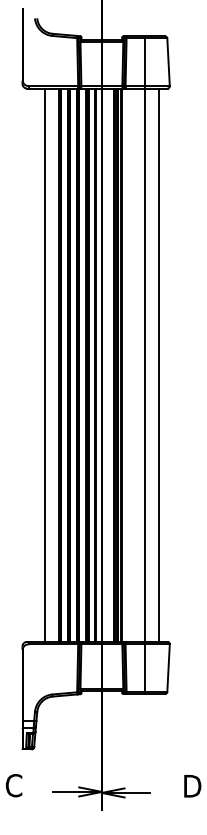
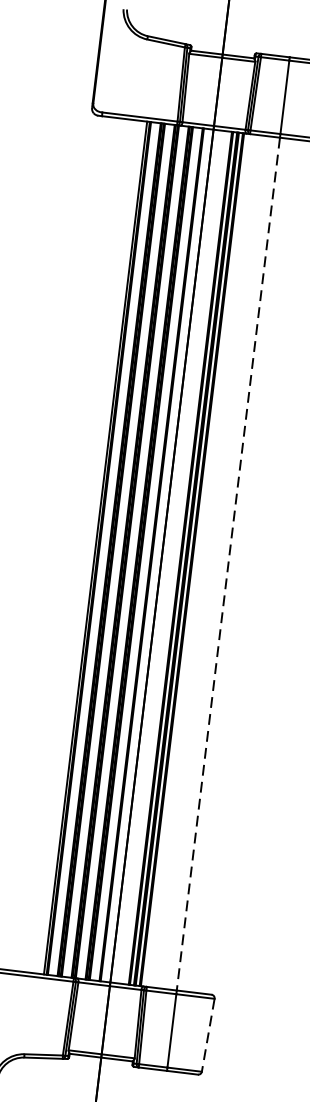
line: (45, 364) -> (75, 544), removed
line: (158, 364) -> (249, 565), removed
line: (144, 365) -> (227, 564), solid -> dashed
line: (168, 668) -> (208, 1035), solid -> dashed

